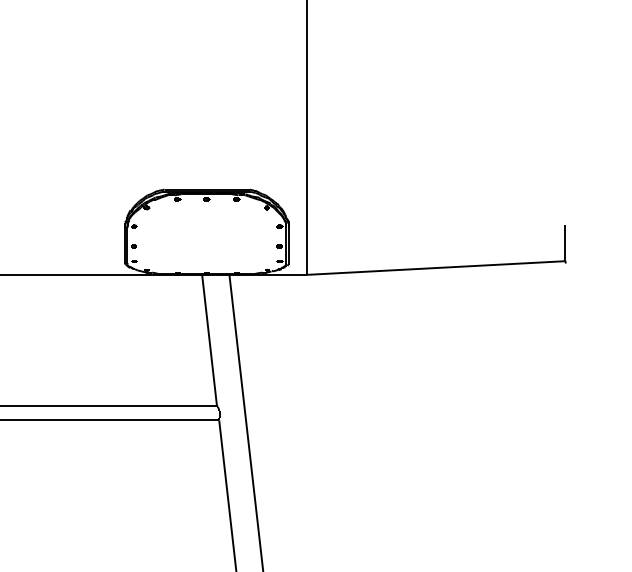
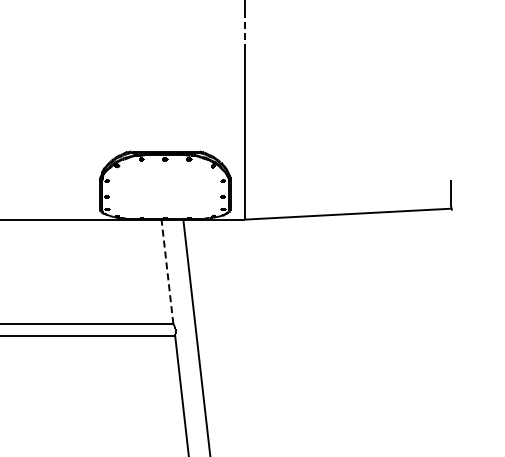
line: (307, 40) -> (245, 32), solid -> dashed
line: (209, 339) -> (167, 271), solid -> dashed

